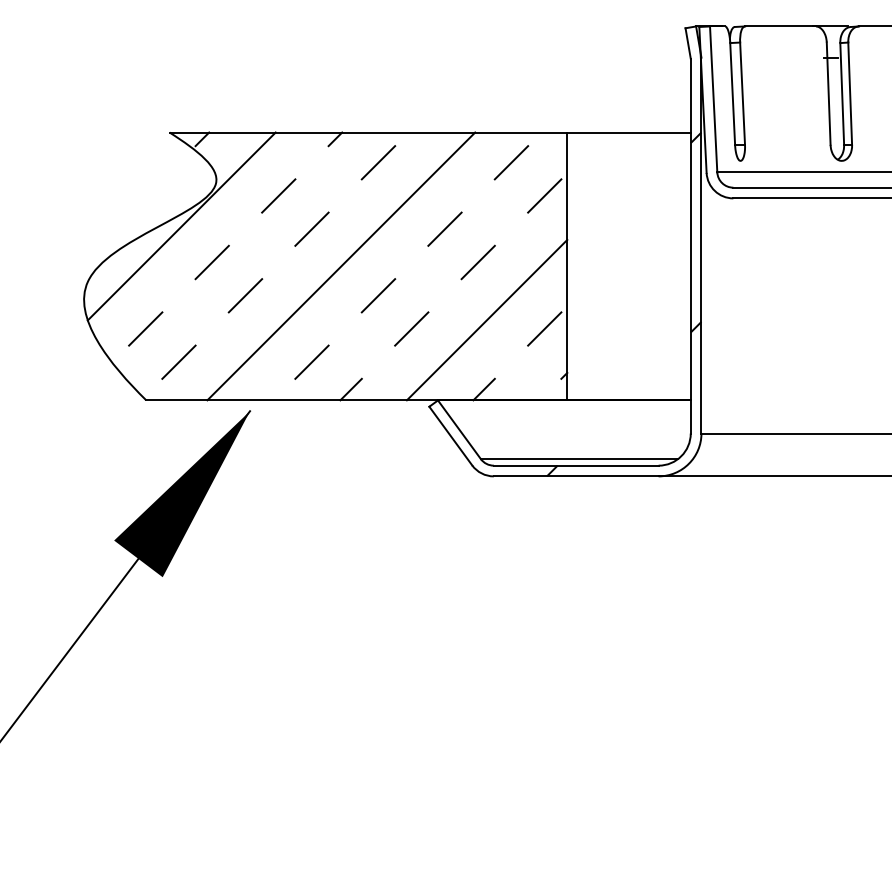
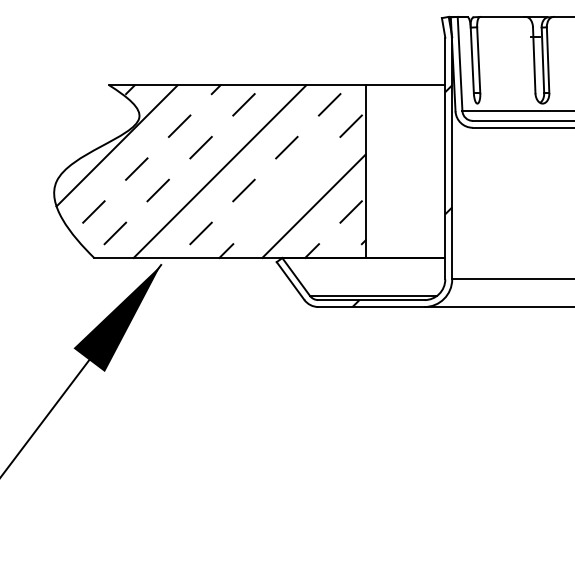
line: (478, 261) -> (308, 168), removed
line: (411, 328) -> (265, 211), removed

